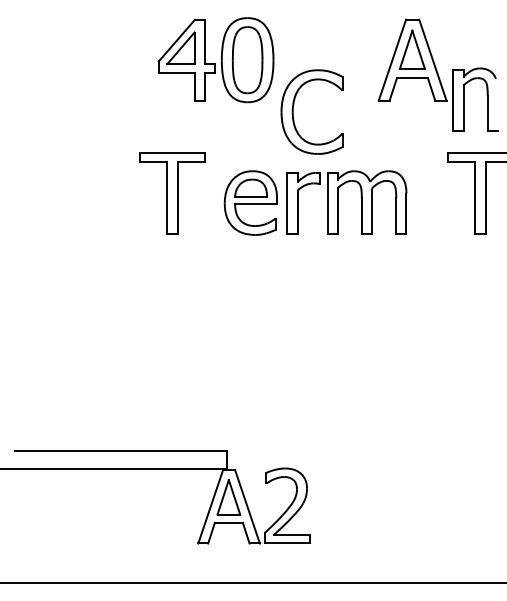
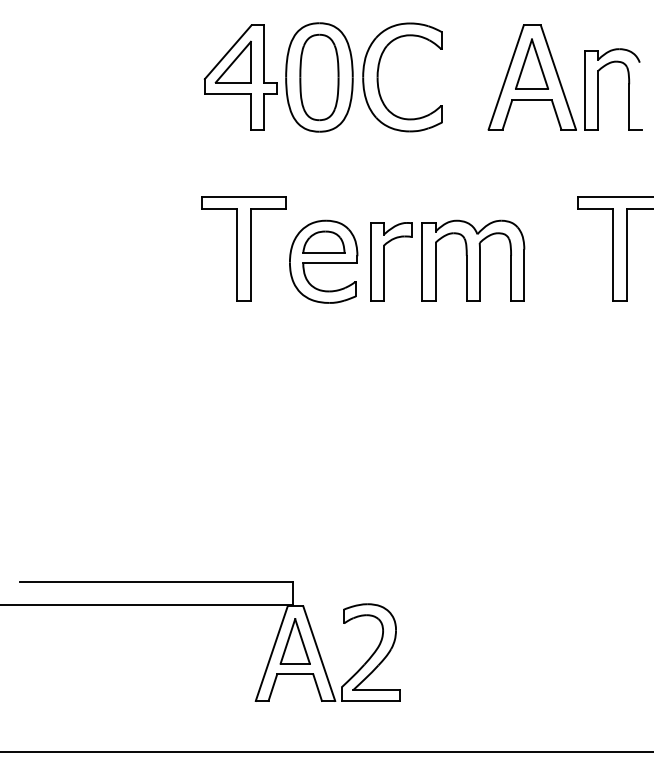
part: (463, 99) -> (598, 89), moved
part: (293, 112) -> (378, 77), moved
part: (172, 192) -> (243, 248), moved

